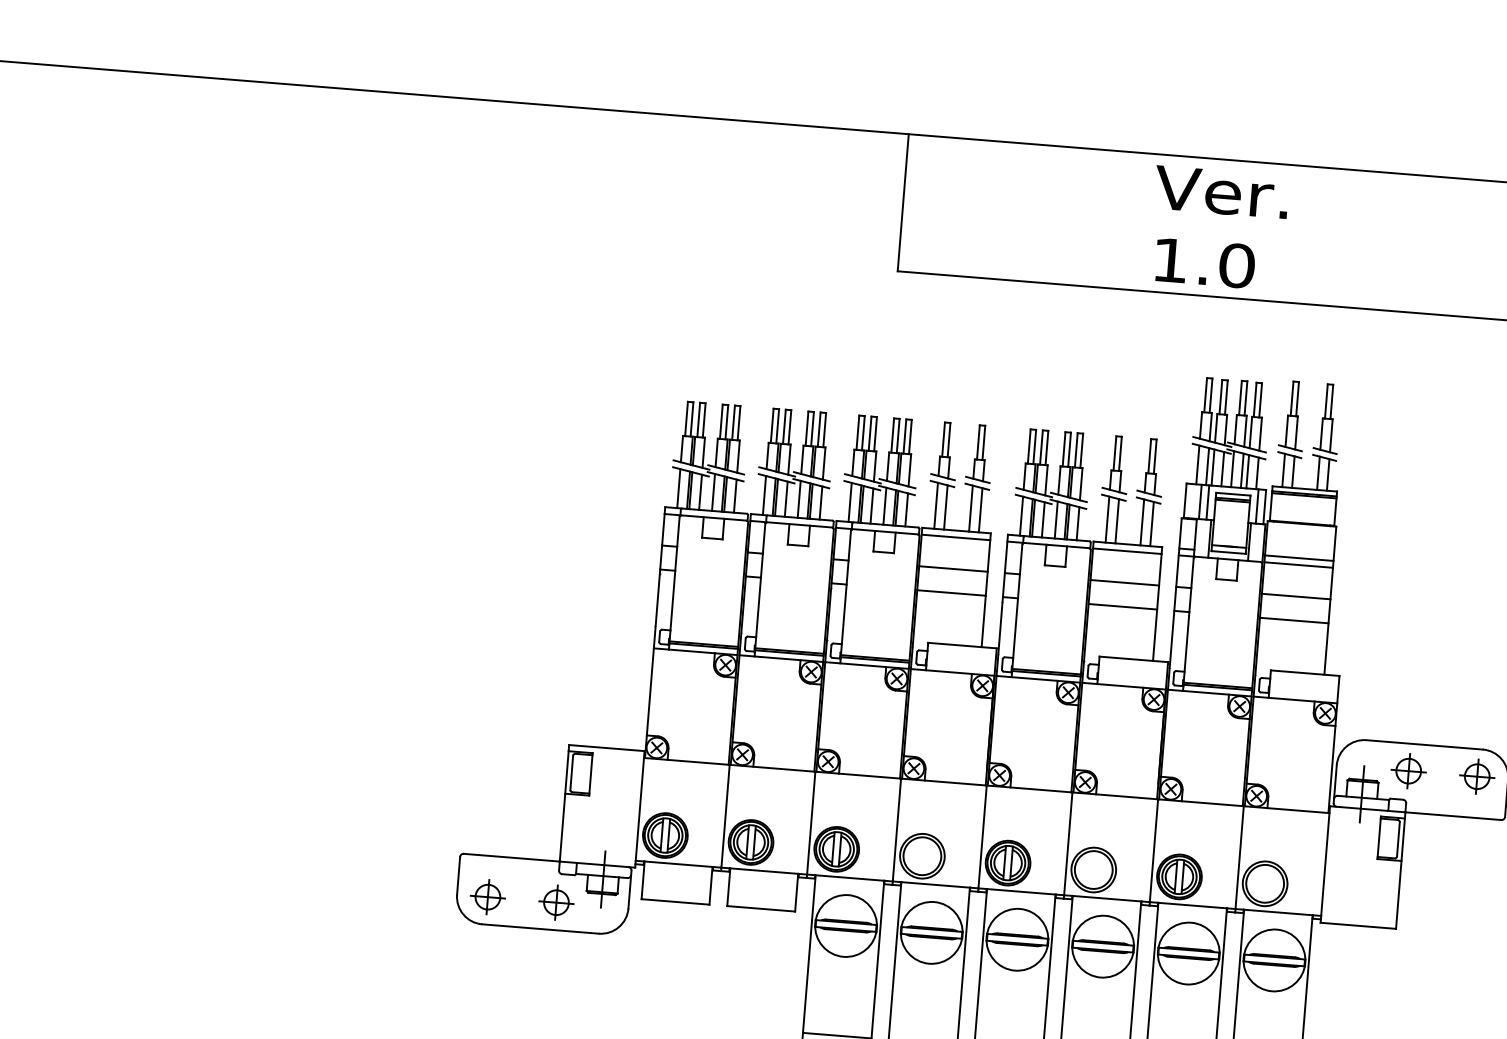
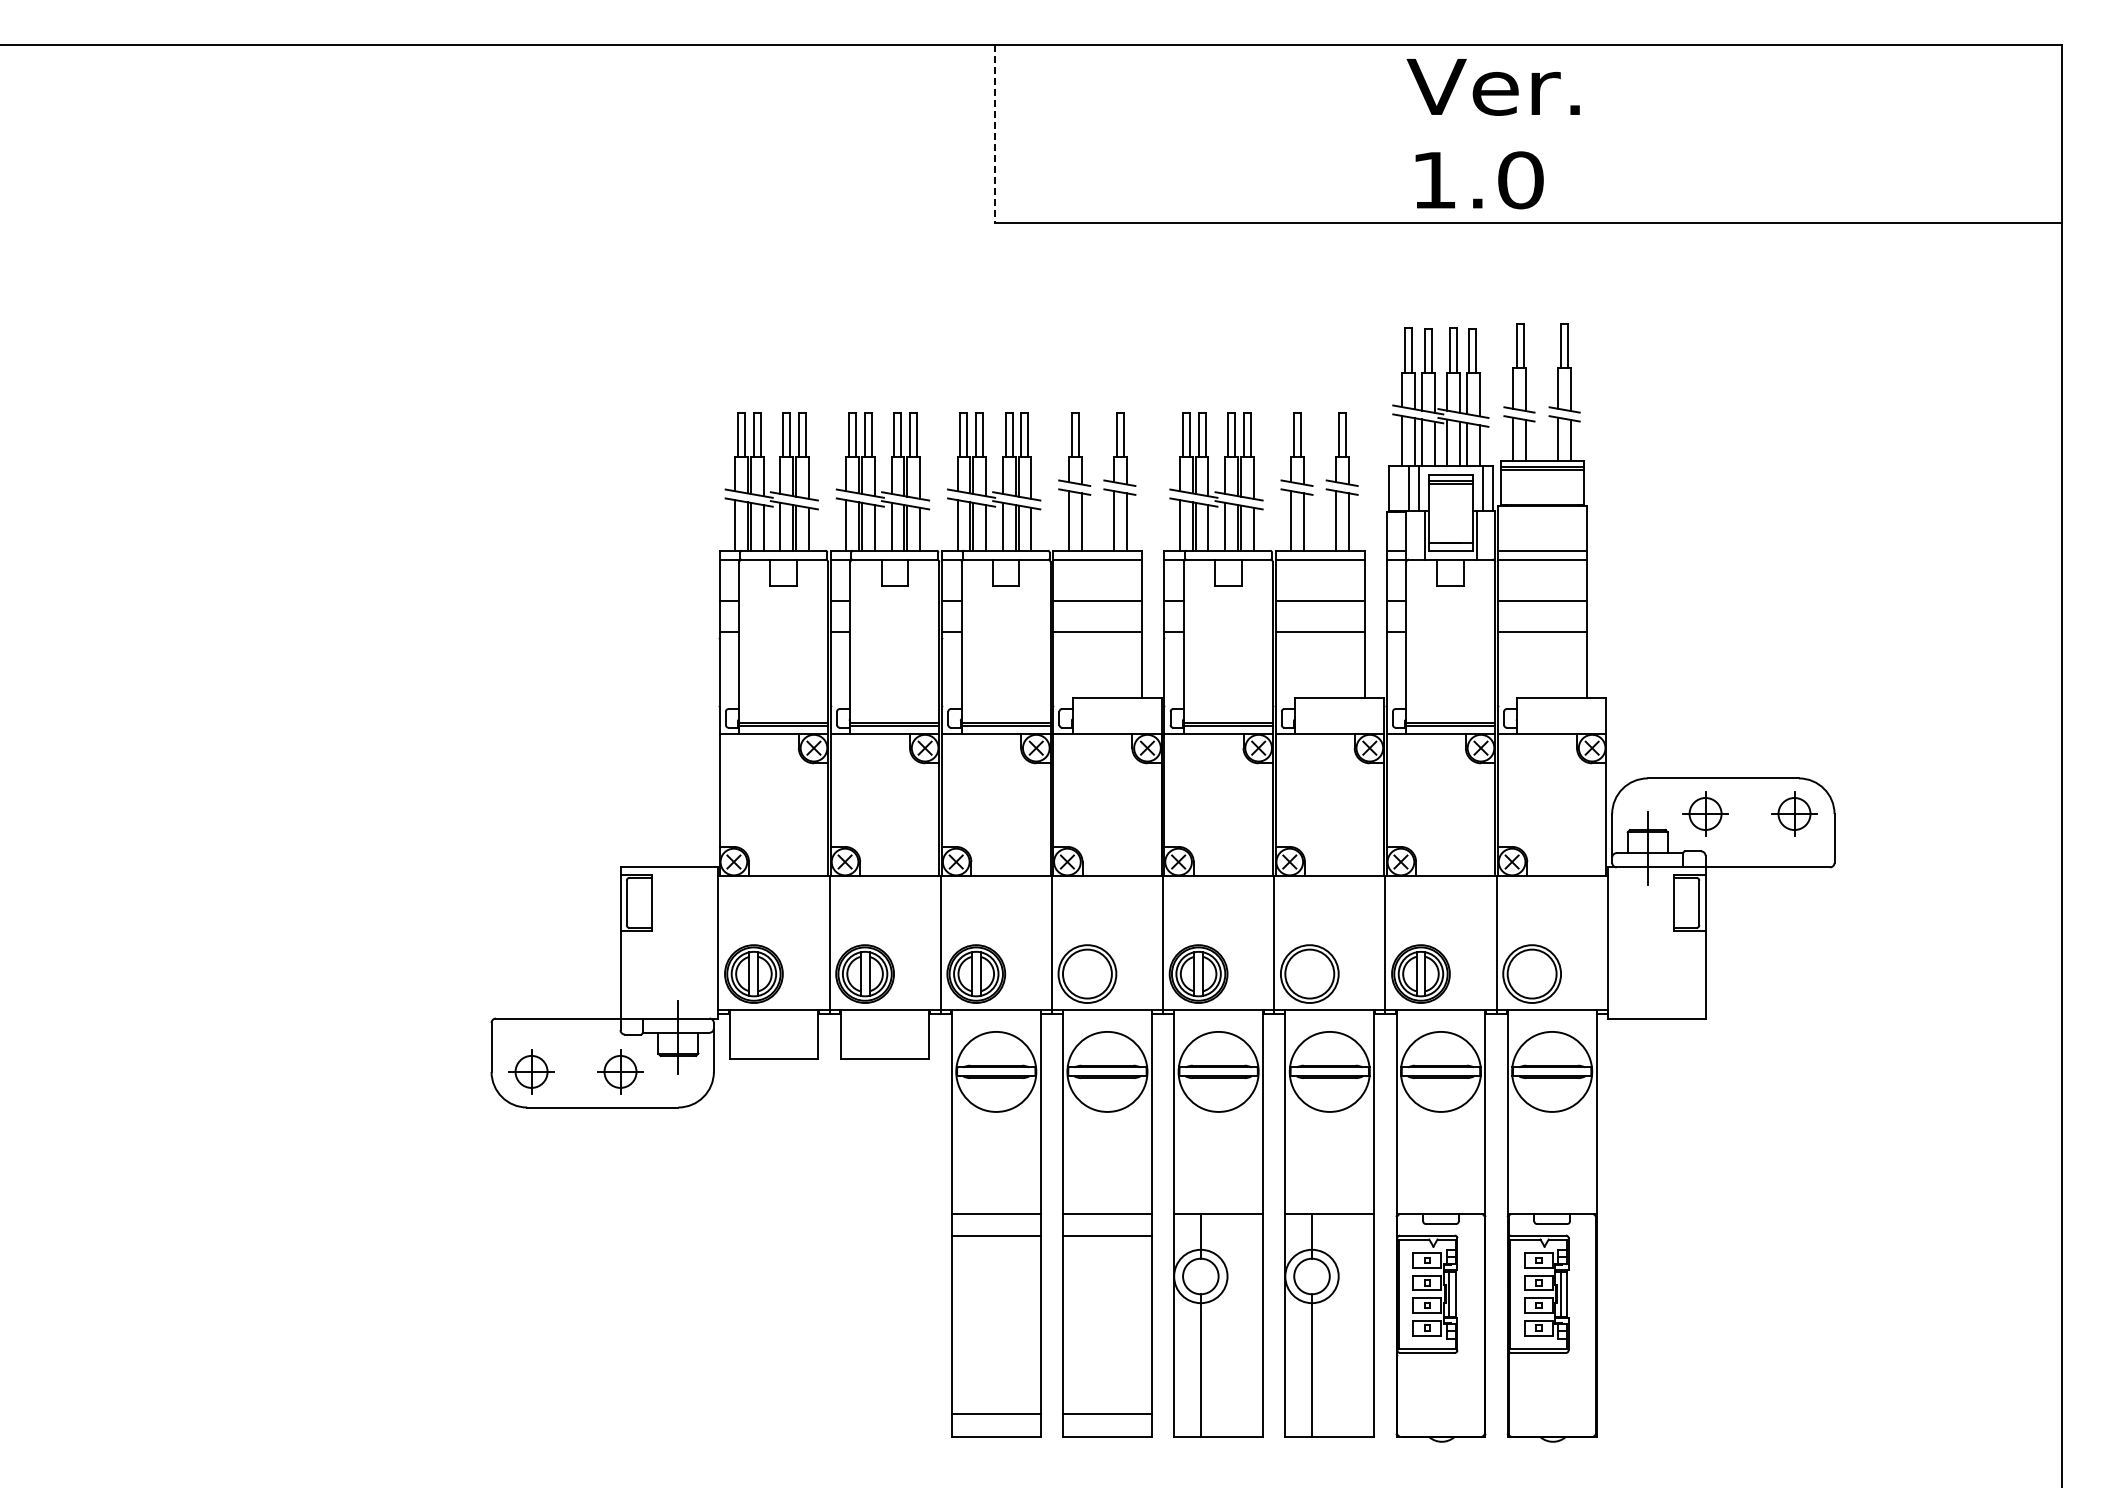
line: (902, 202) -> (994, 133), solid -> dashed
text: (1218, 228) -> (1492, 134), moved

